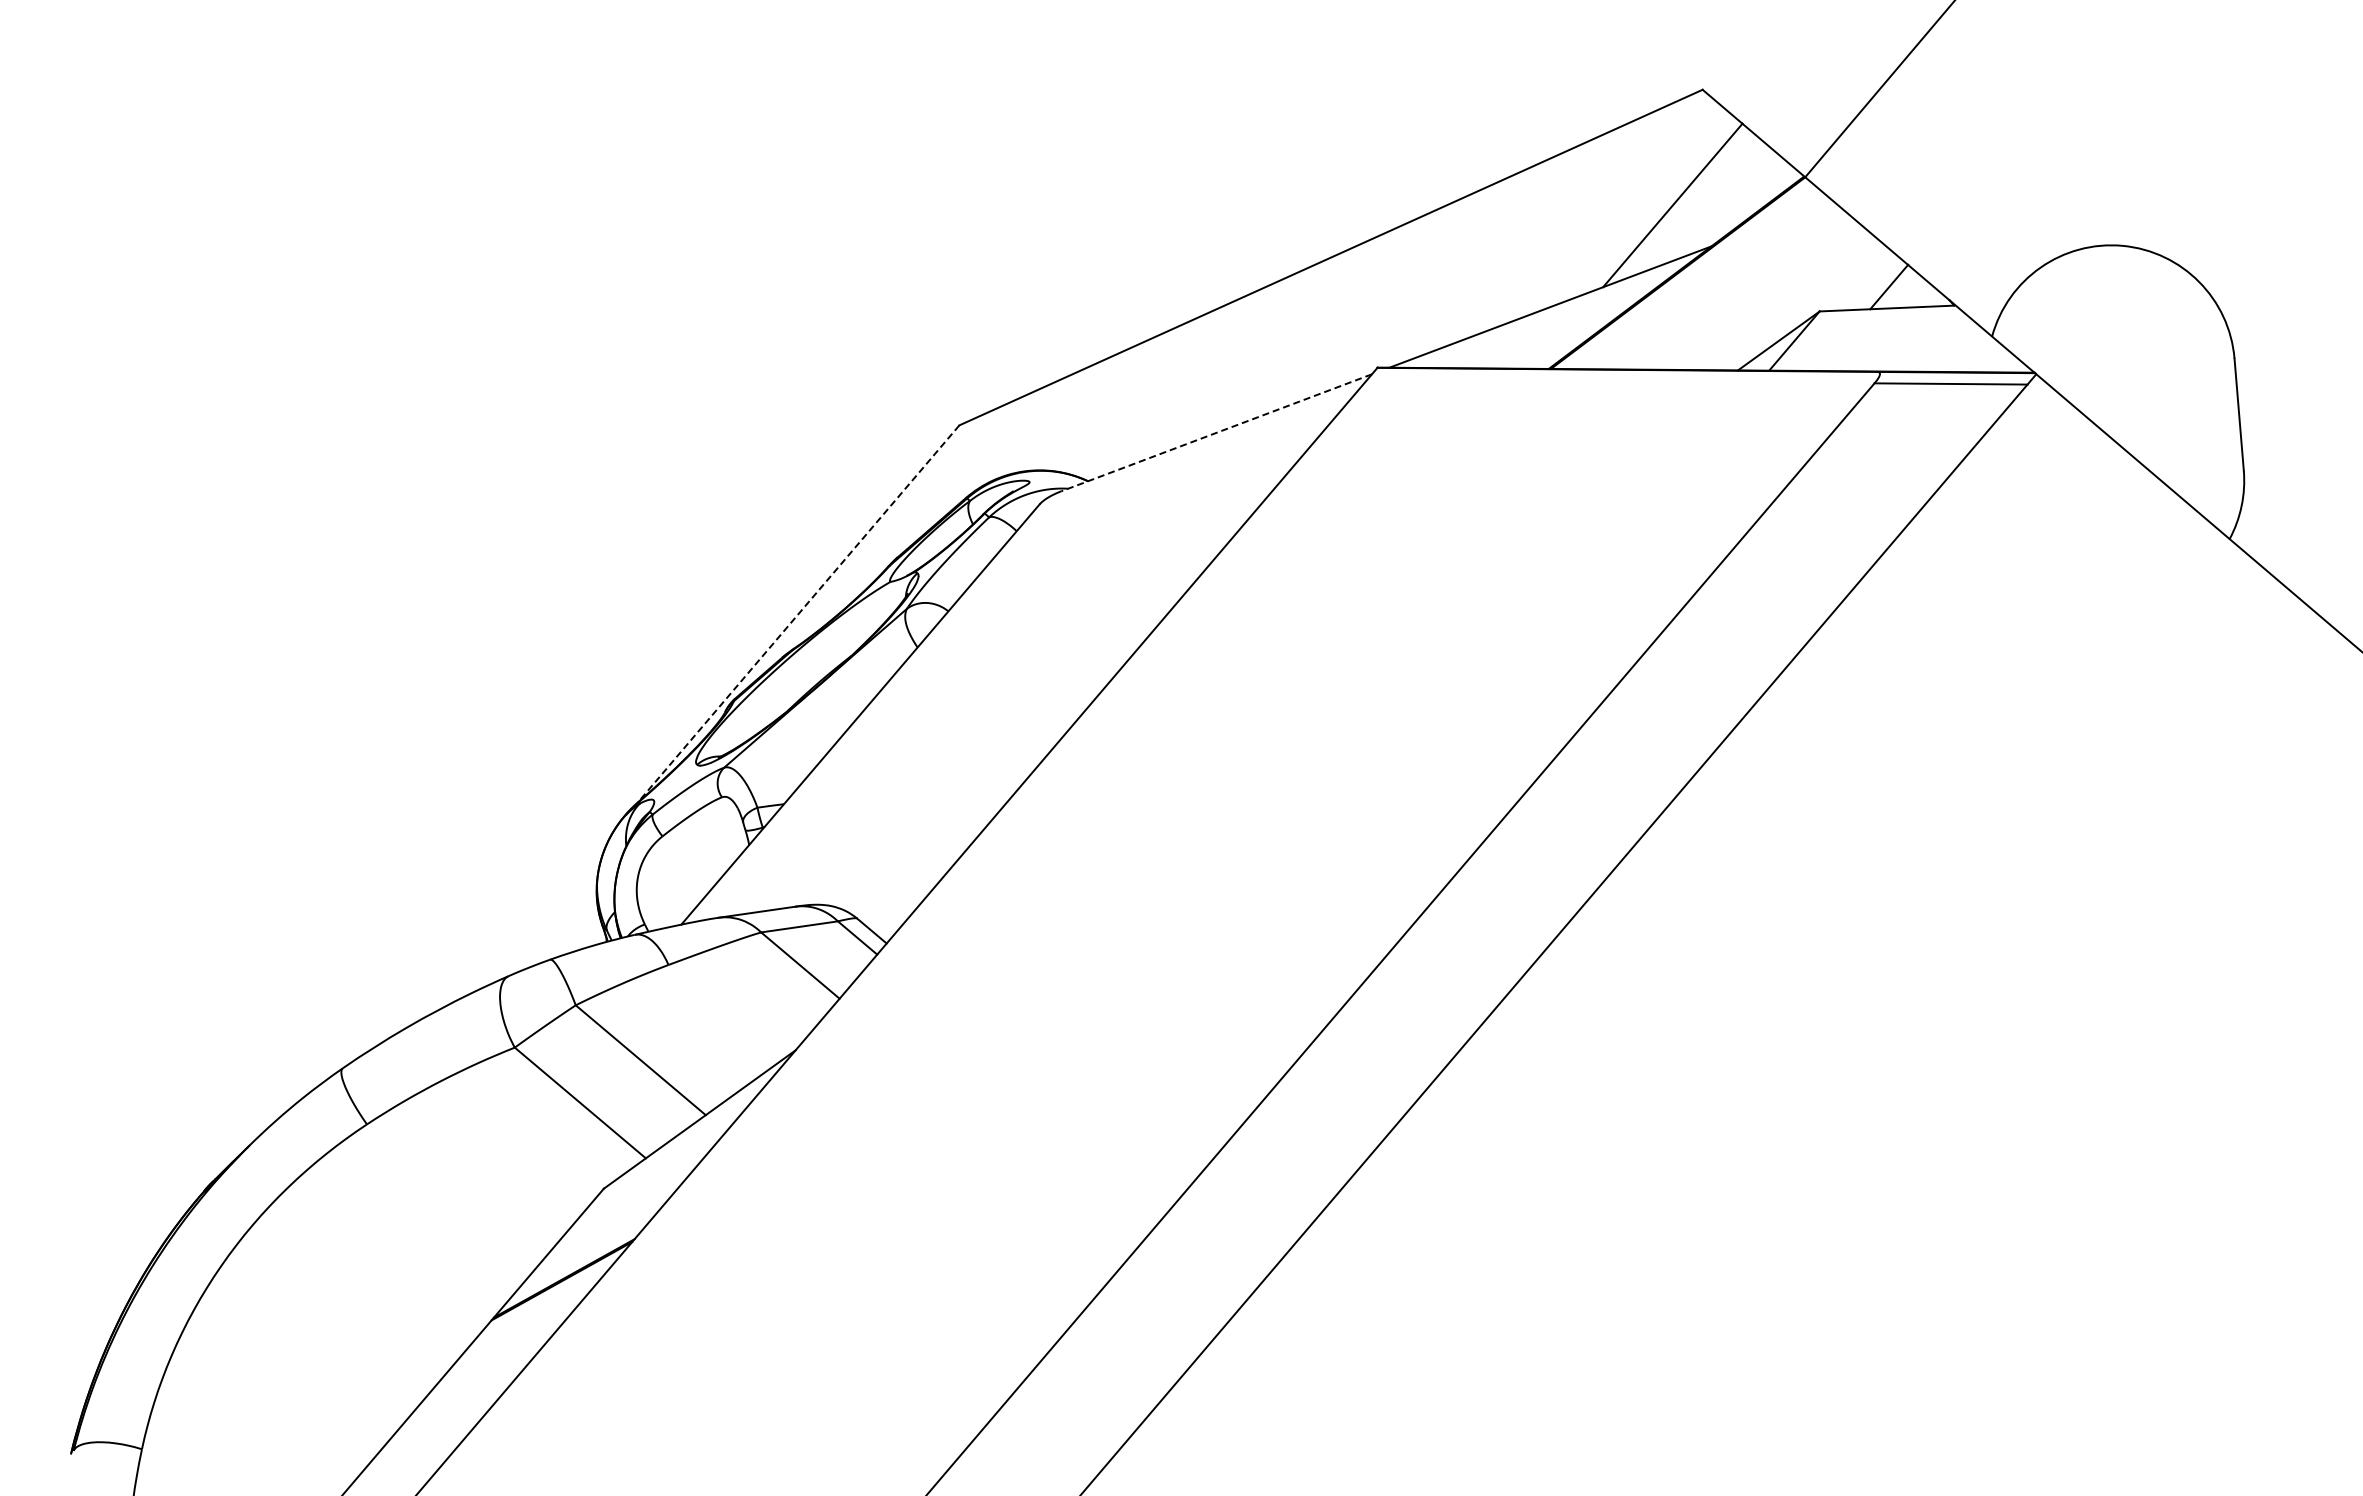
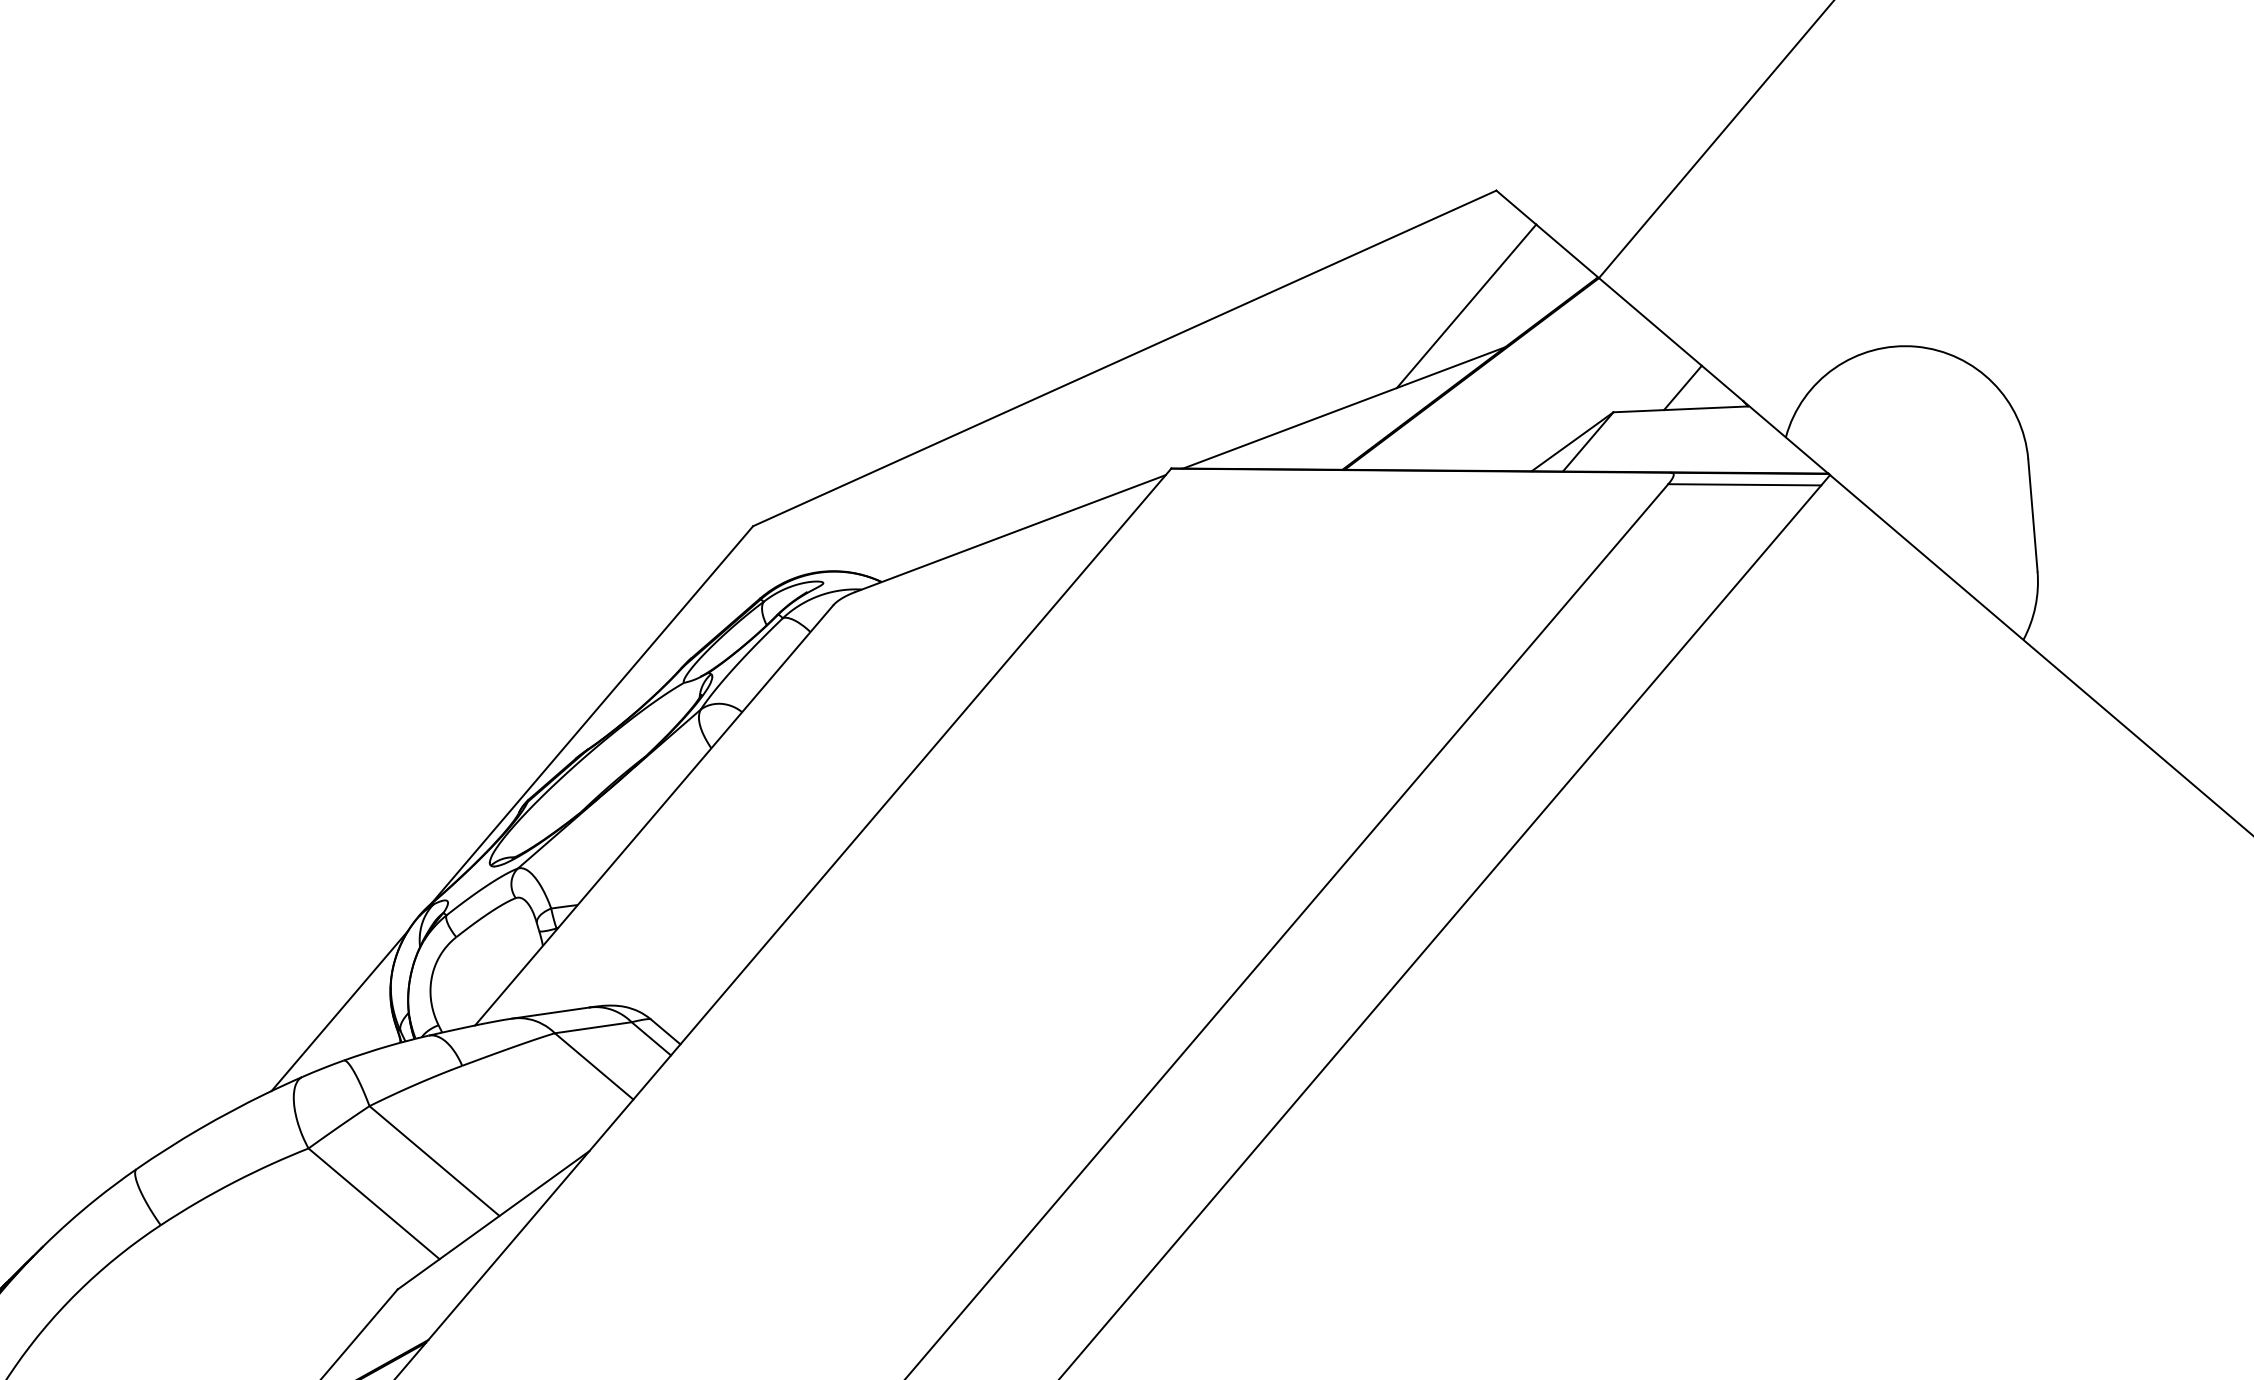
line: (1216, 432) -> (1010, 533), dashed -> solid
line: (798, 613) -> (592, 714), dashed -> solid
line: (545, 910) -> (339, 1011), added

